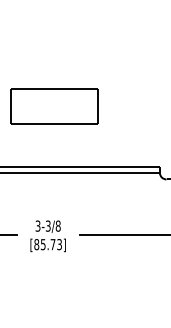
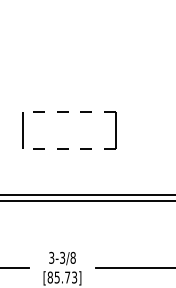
line: (54, 89) -> (69, 112), solid -> dashed
line: (54, 123) -> (69, 148), solid -> dashed

